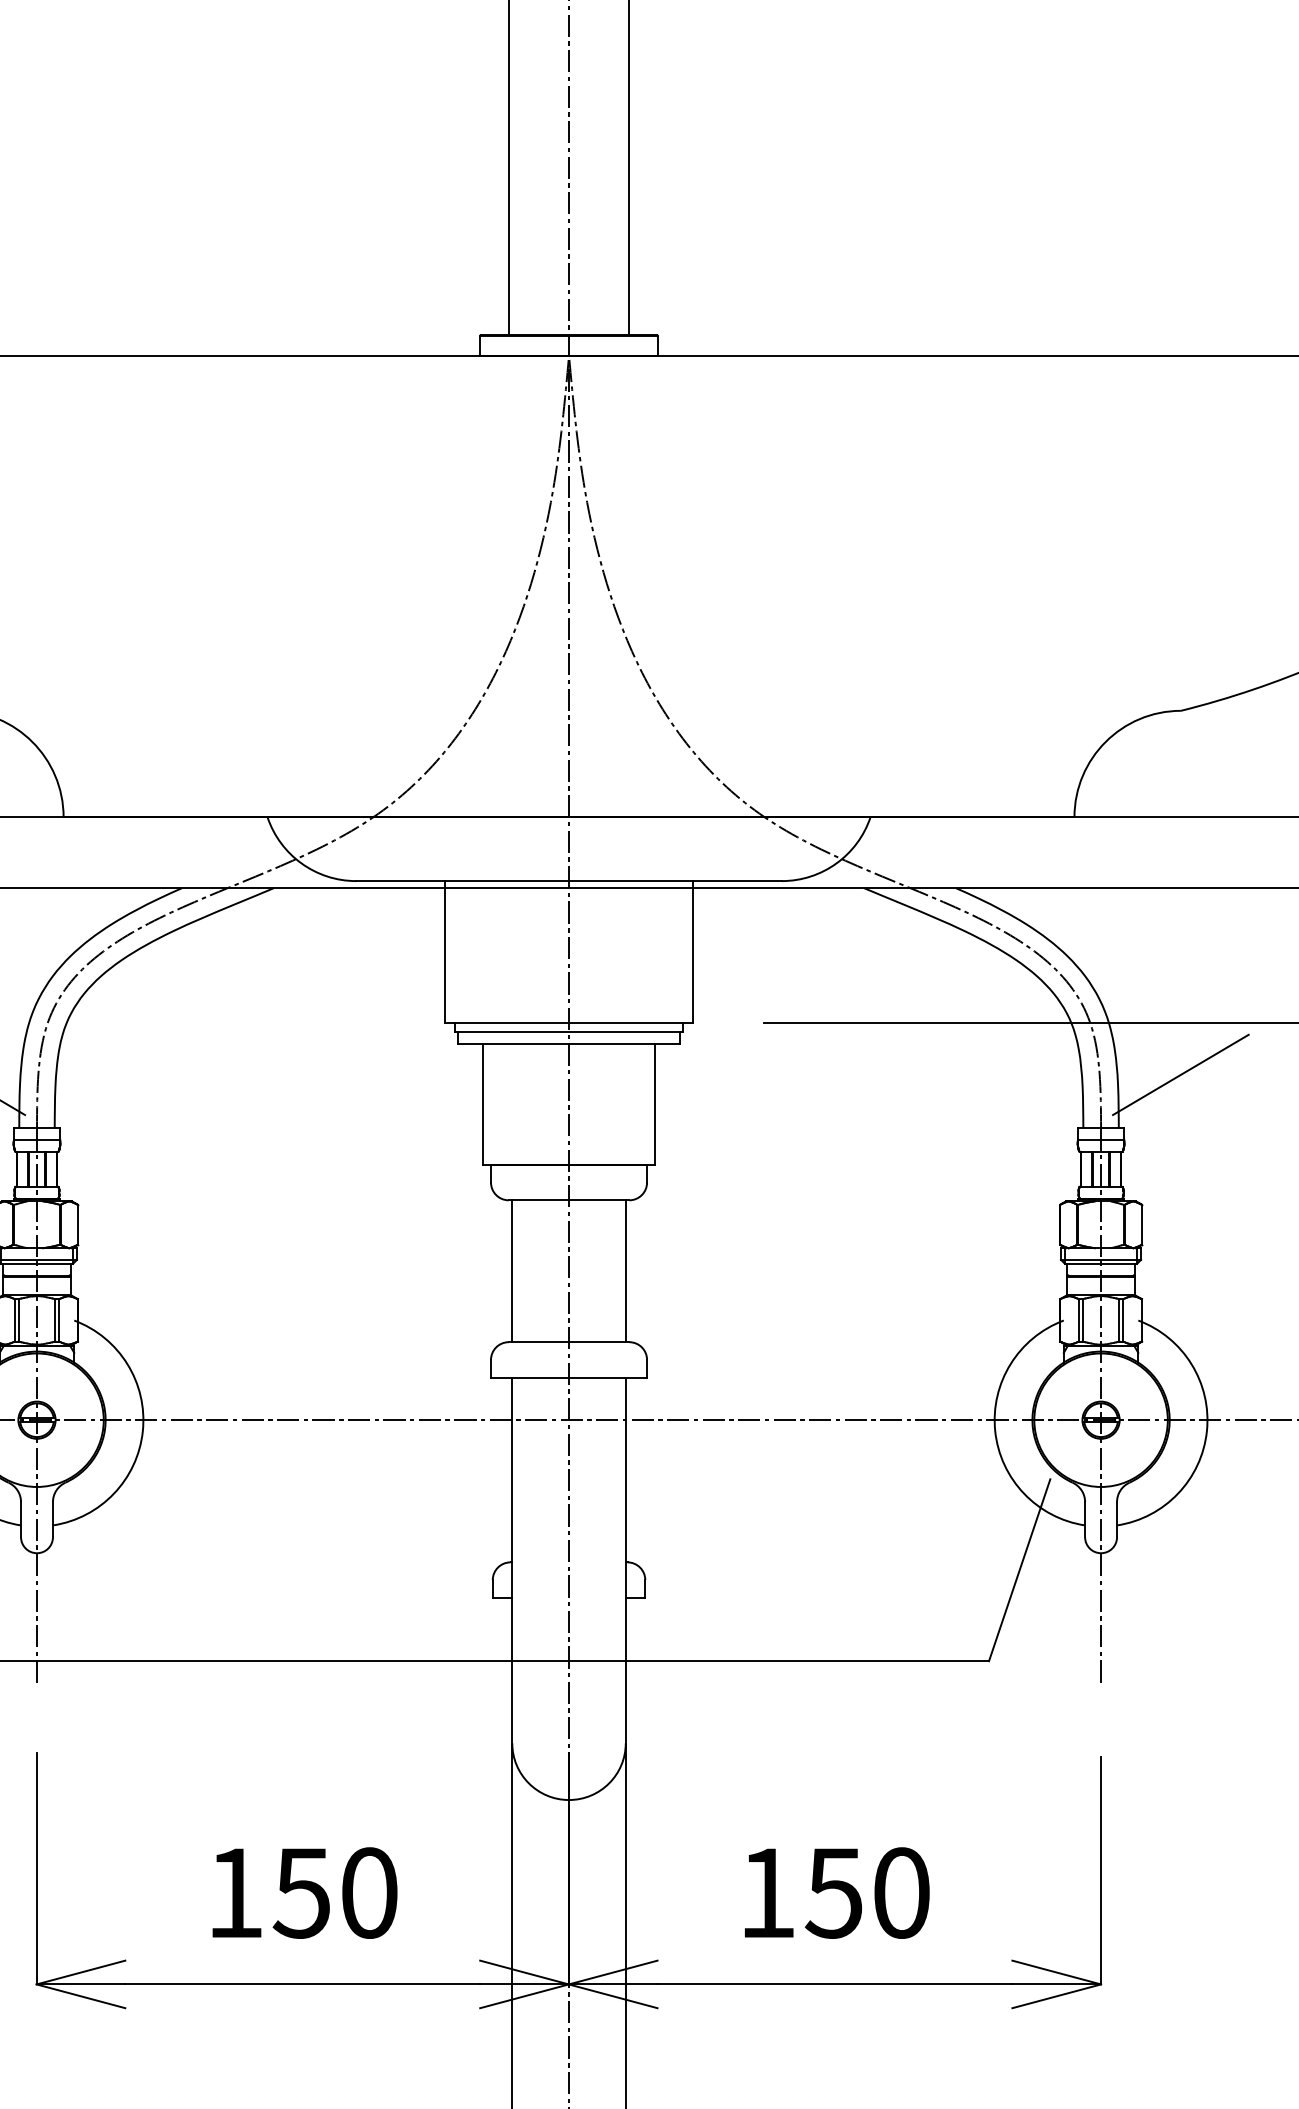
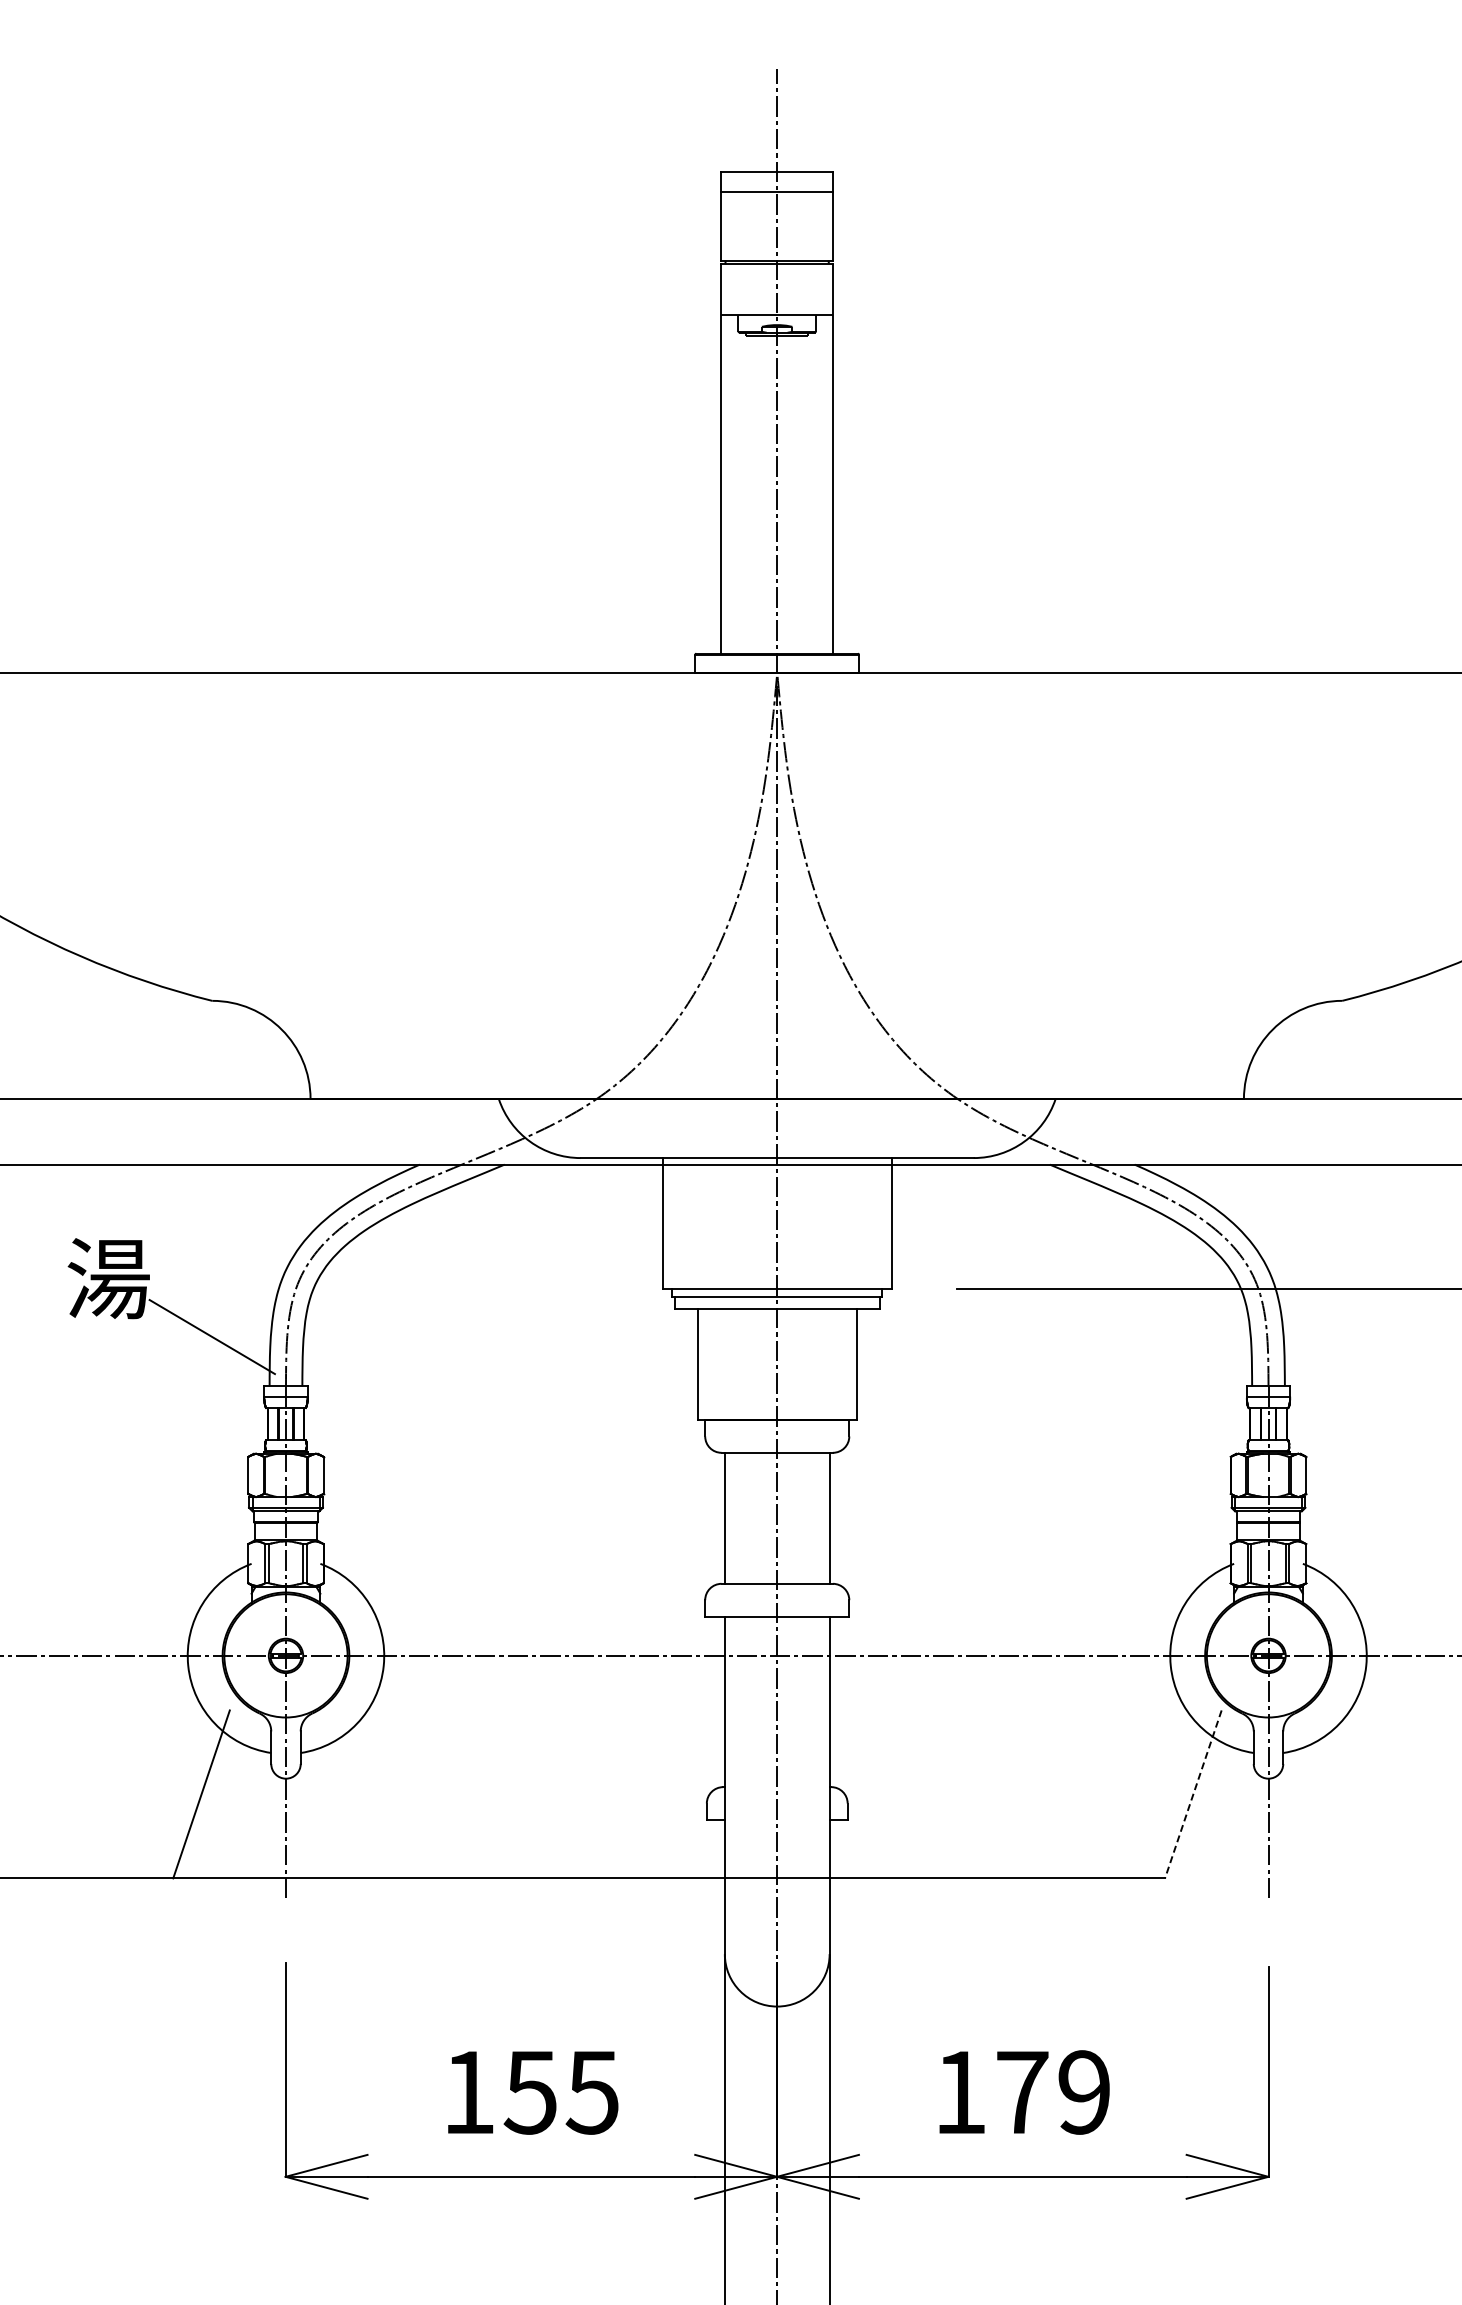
line: (1180, 1075) -> (1341, 1337), removed
line: (1019, 1570) -> (1193, 1794), solid -> dashed
text: (367, 1893) -> (591, 2092), 150 -> 155
text: (867, 1893) -> (1052, 2092), 150 -> 179

